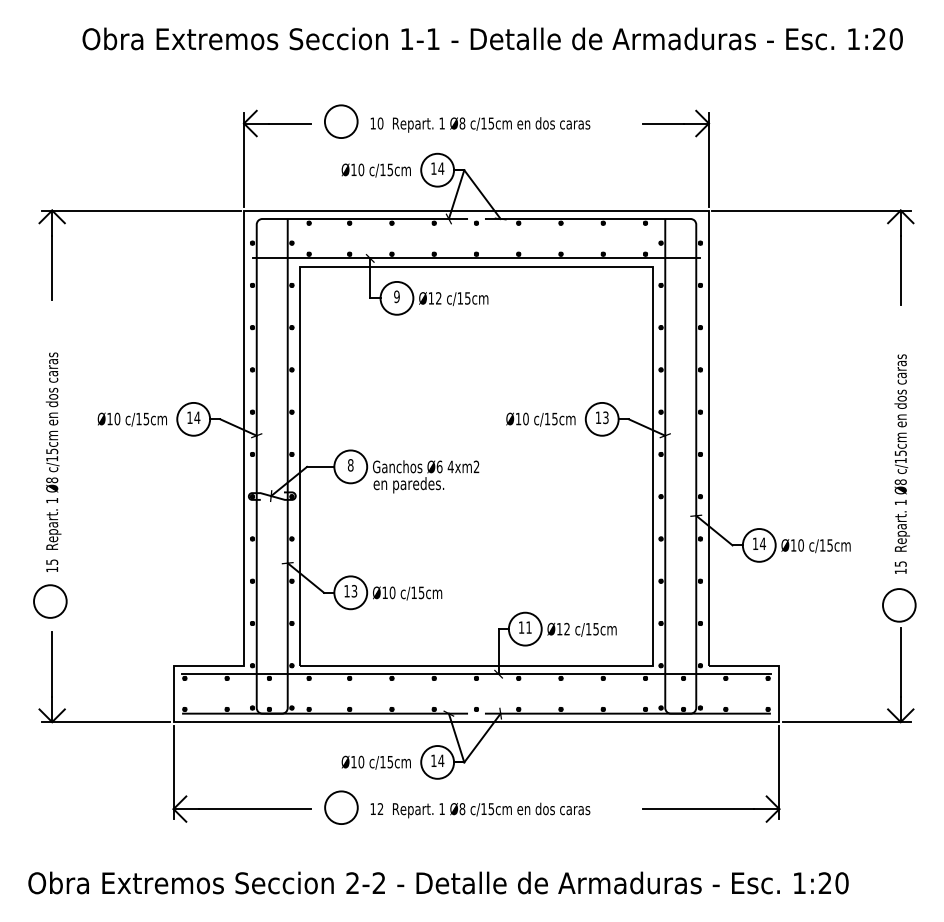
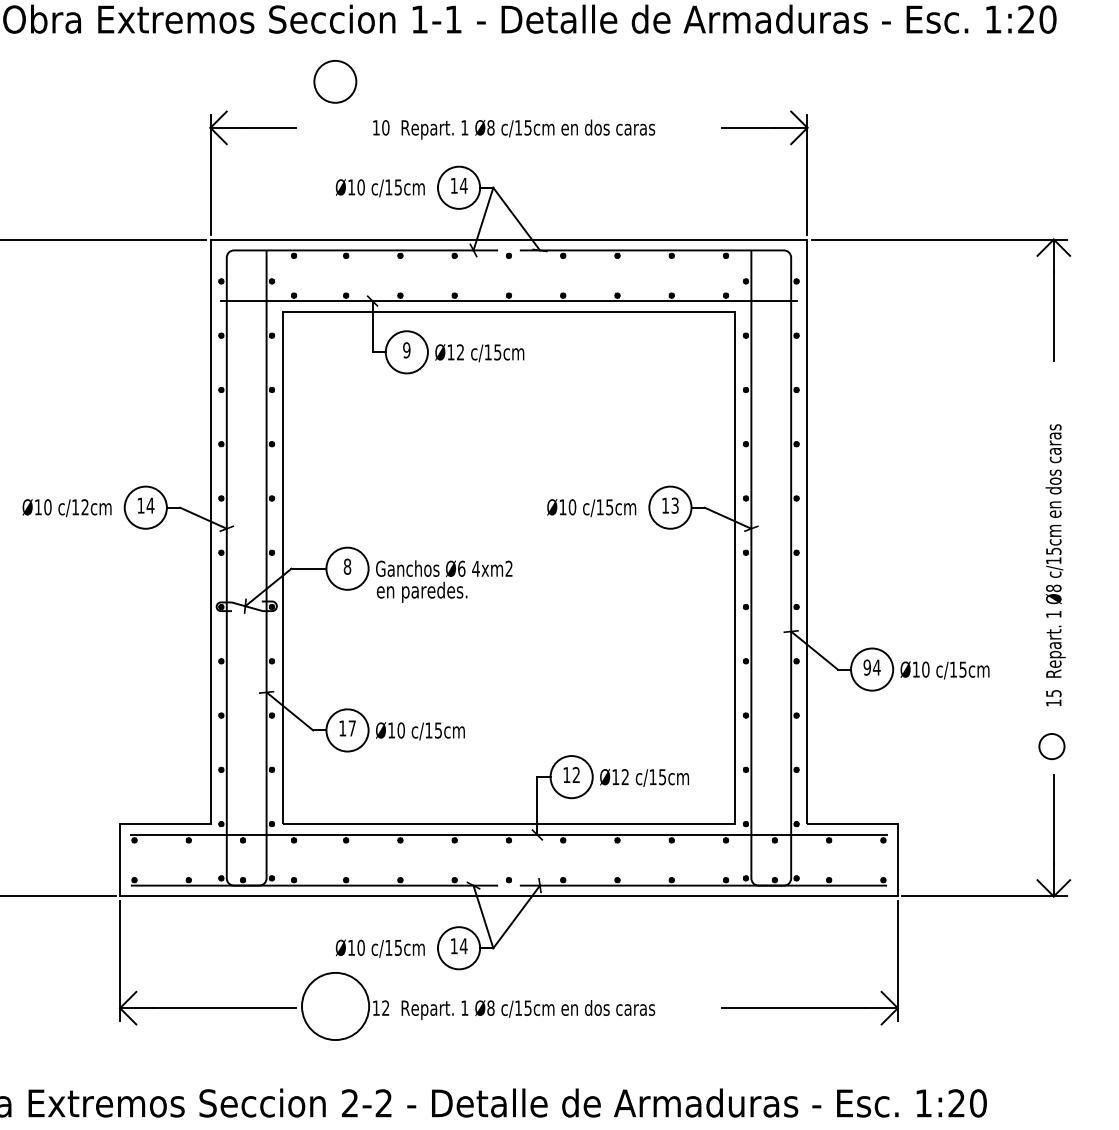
circle: (341, 121) -> (335, 81), moved
text: (146, 418) -> (85, 506), c/15cm -> c/12cm
text: (755, 543) -> (867, 667), 14 -> 94
text: (354, 591) -> (352, 728), 13 -> 17
circle: (898, 605) -> (1050, 746), size x0.6
text: (528, 627) -> (575, 774), 11 -> 12
circle: (341, 807) -> (335, 1006), size x1.6

